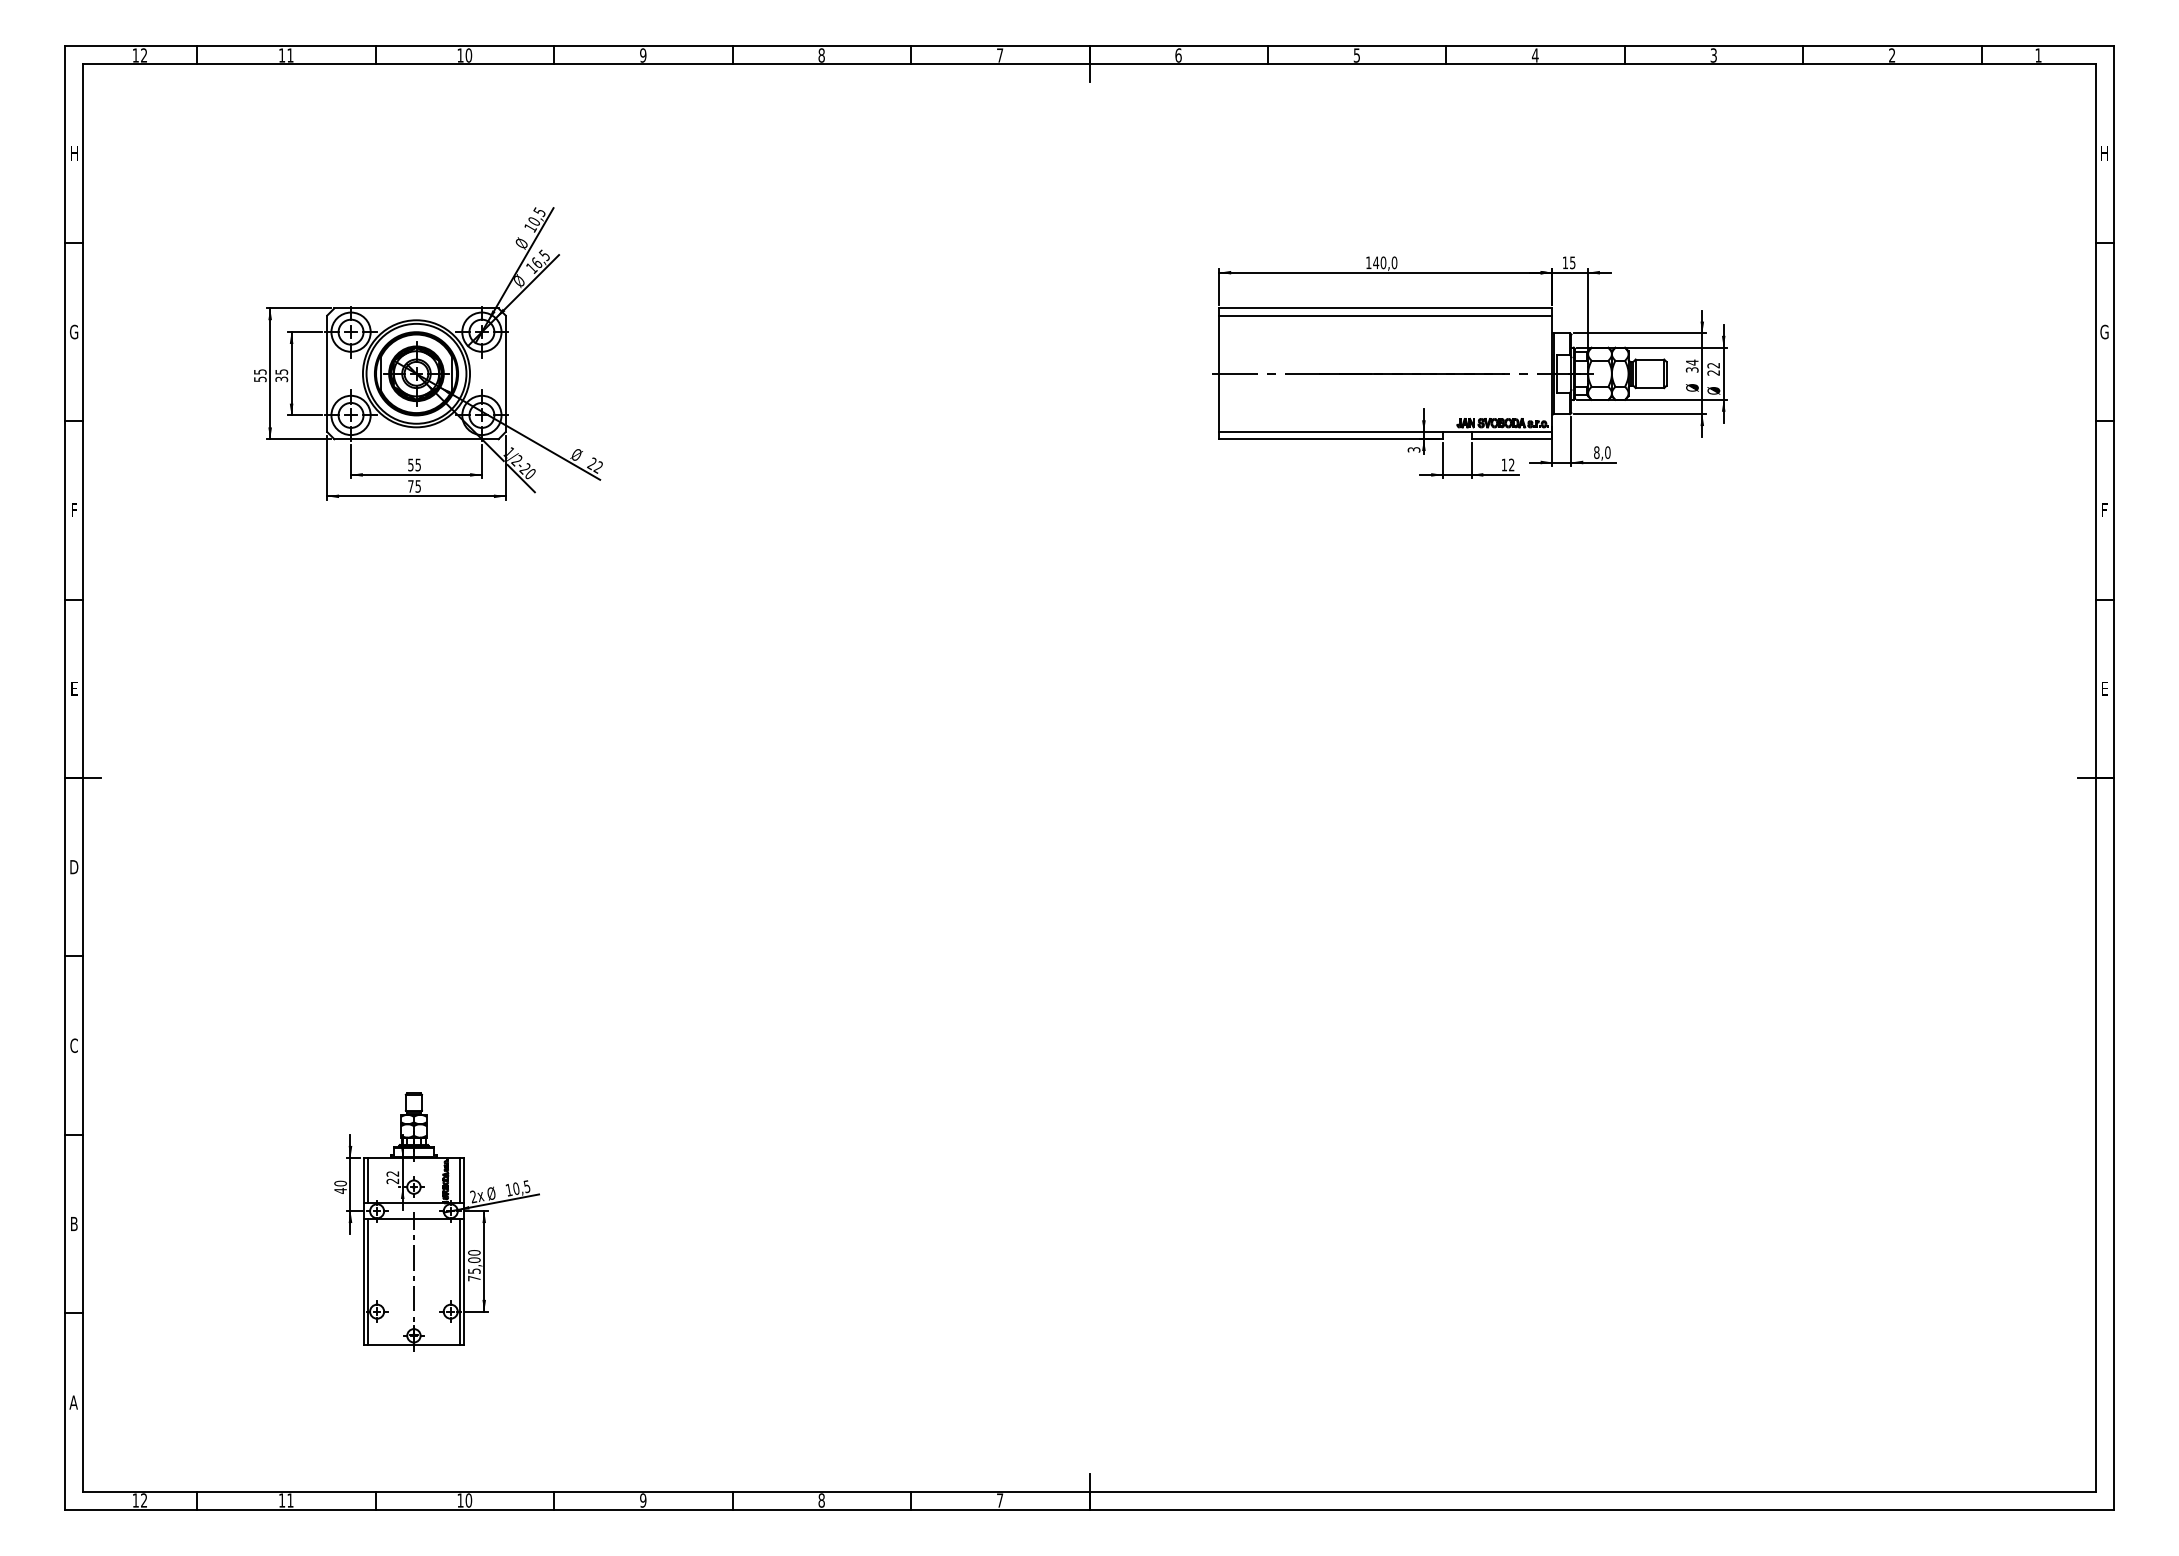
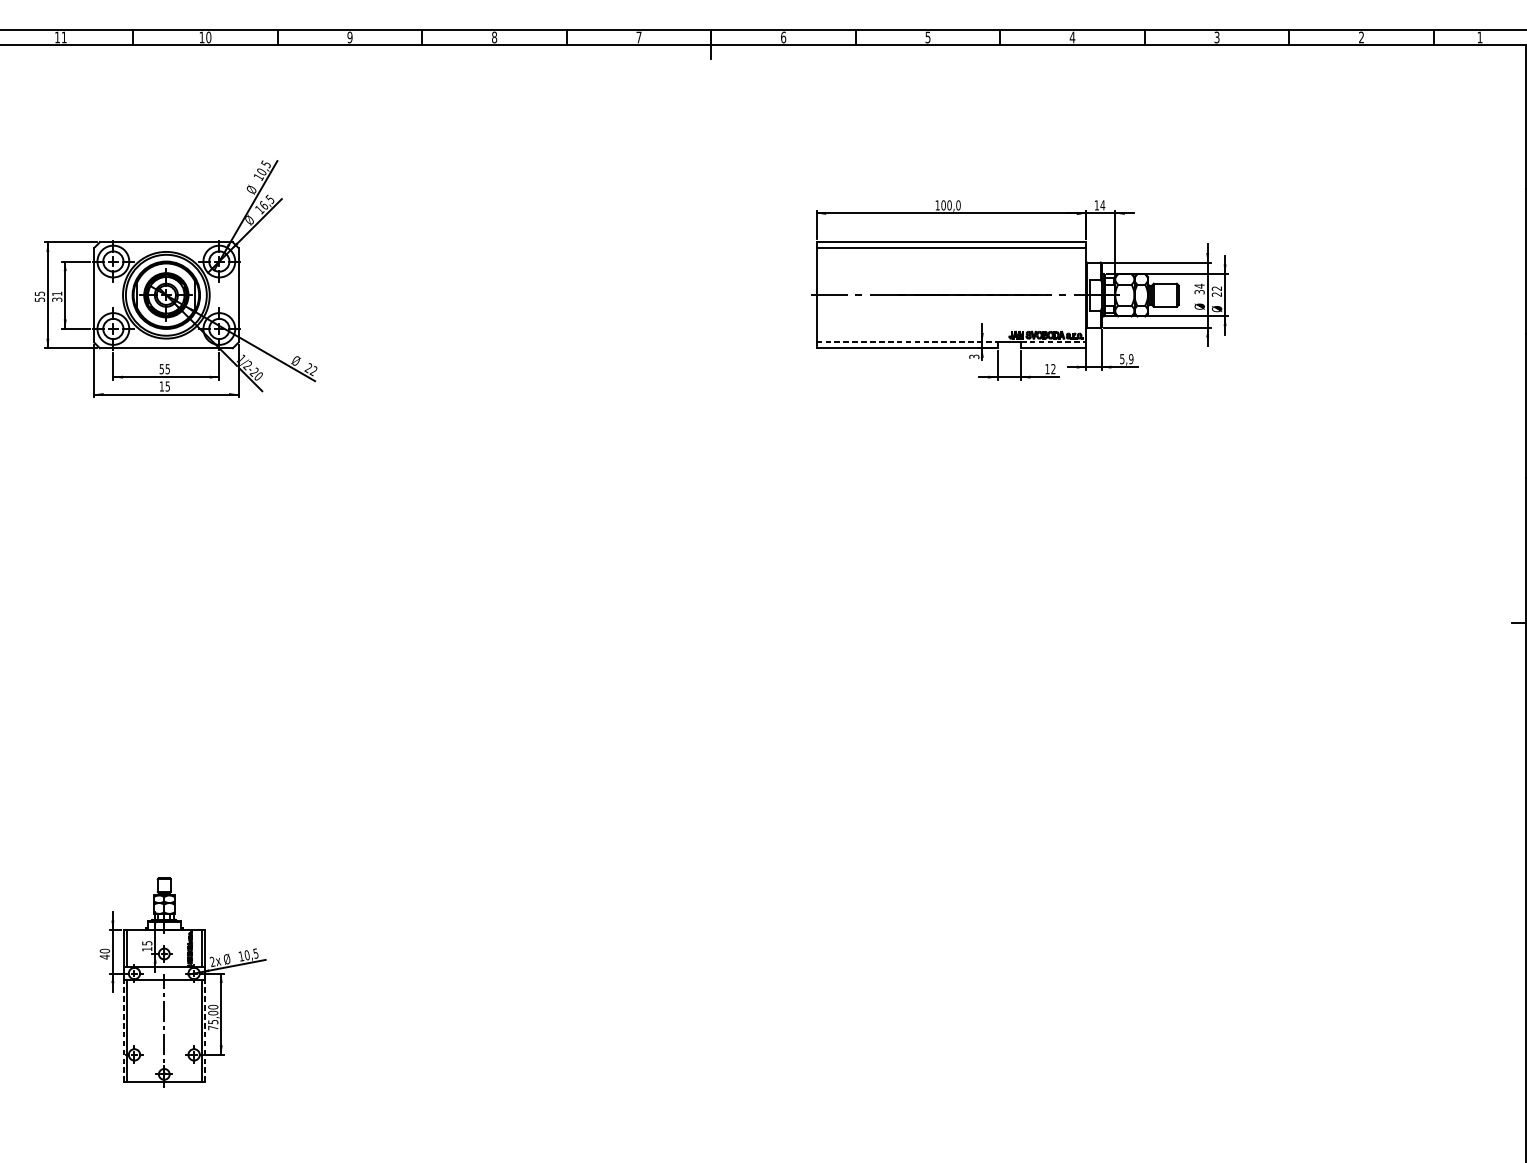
text: (1376, 262) -> (943, 205), 140,0 -> 100,0
text: (1572, 262) -> (1102, 205), 15 -> 14
text: (281, 371) -> (57, 293), 35 -> 31
line: (1331, 432) -> (907, 342), solid -> dashed
line: (1512, 432) -> (1054, 342), solid -> dashed
text: (1602, 452) -> (1126, 359), 8,0 -> 5,9
text: (410, 486) -> (161, 386), 75 -> 15
text: (392, 1177) -> (146, 946), 22 -> 15
line: (363, 1282) -> (123, 1031), solid -> dashed
line: (464, 1282) -> (205, 1031), solid -> dashed

